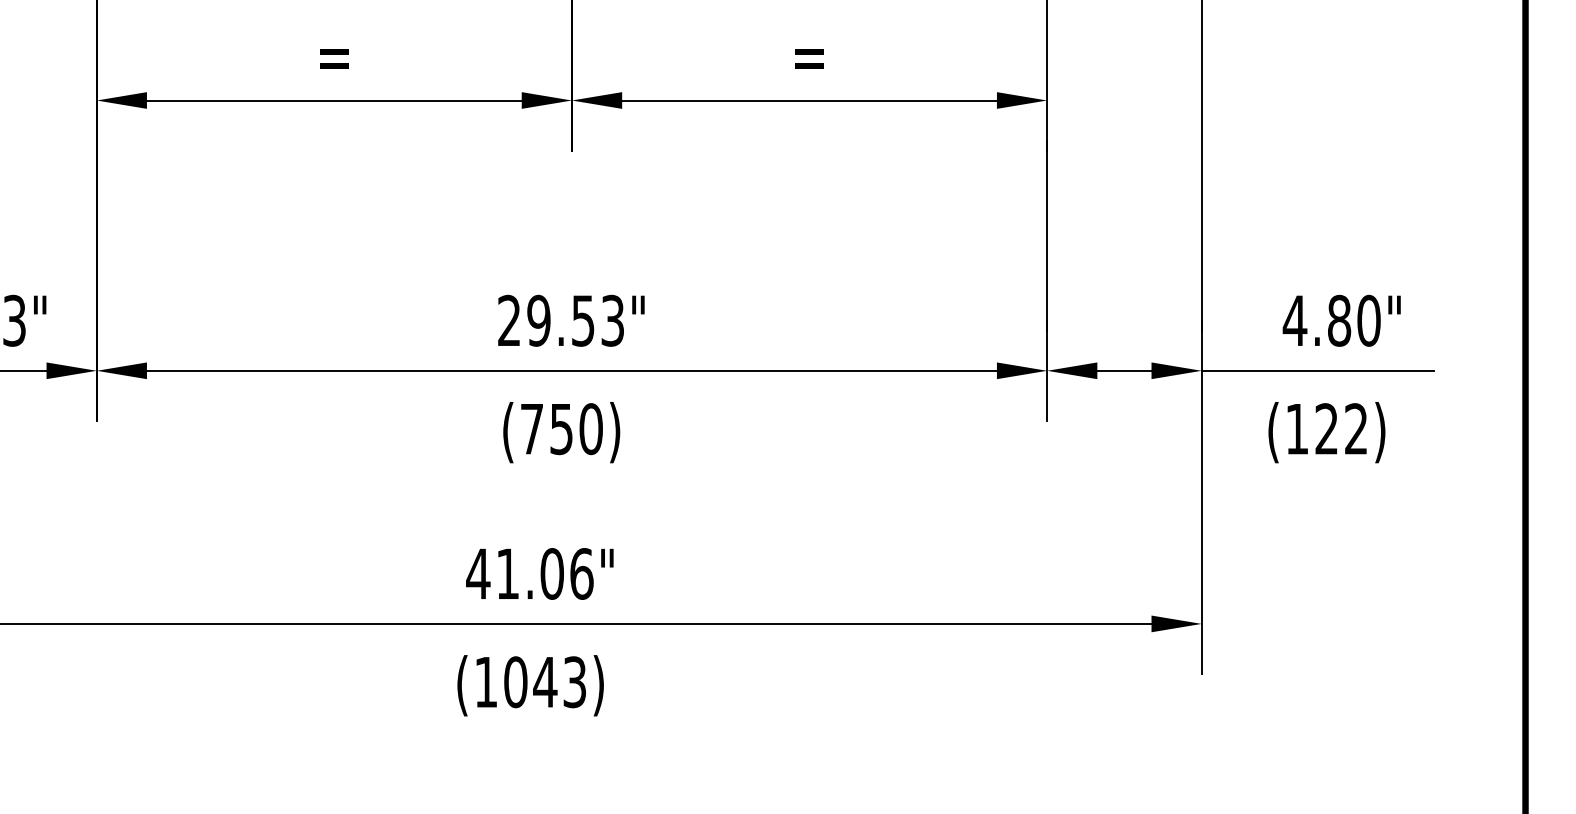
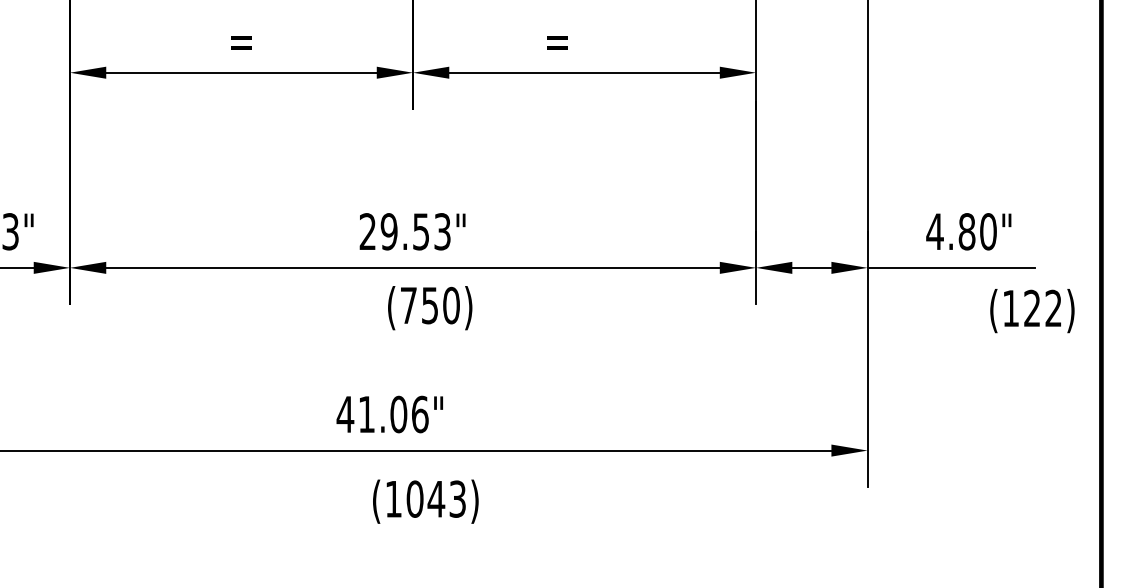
text: (809, 58) -> (557, 42), moved
text: (561, 432) -> (430, 308), moved
text: (1326, 432) -> (1032, 310), moved
text: (530, 685) -> (425, 501), moved

